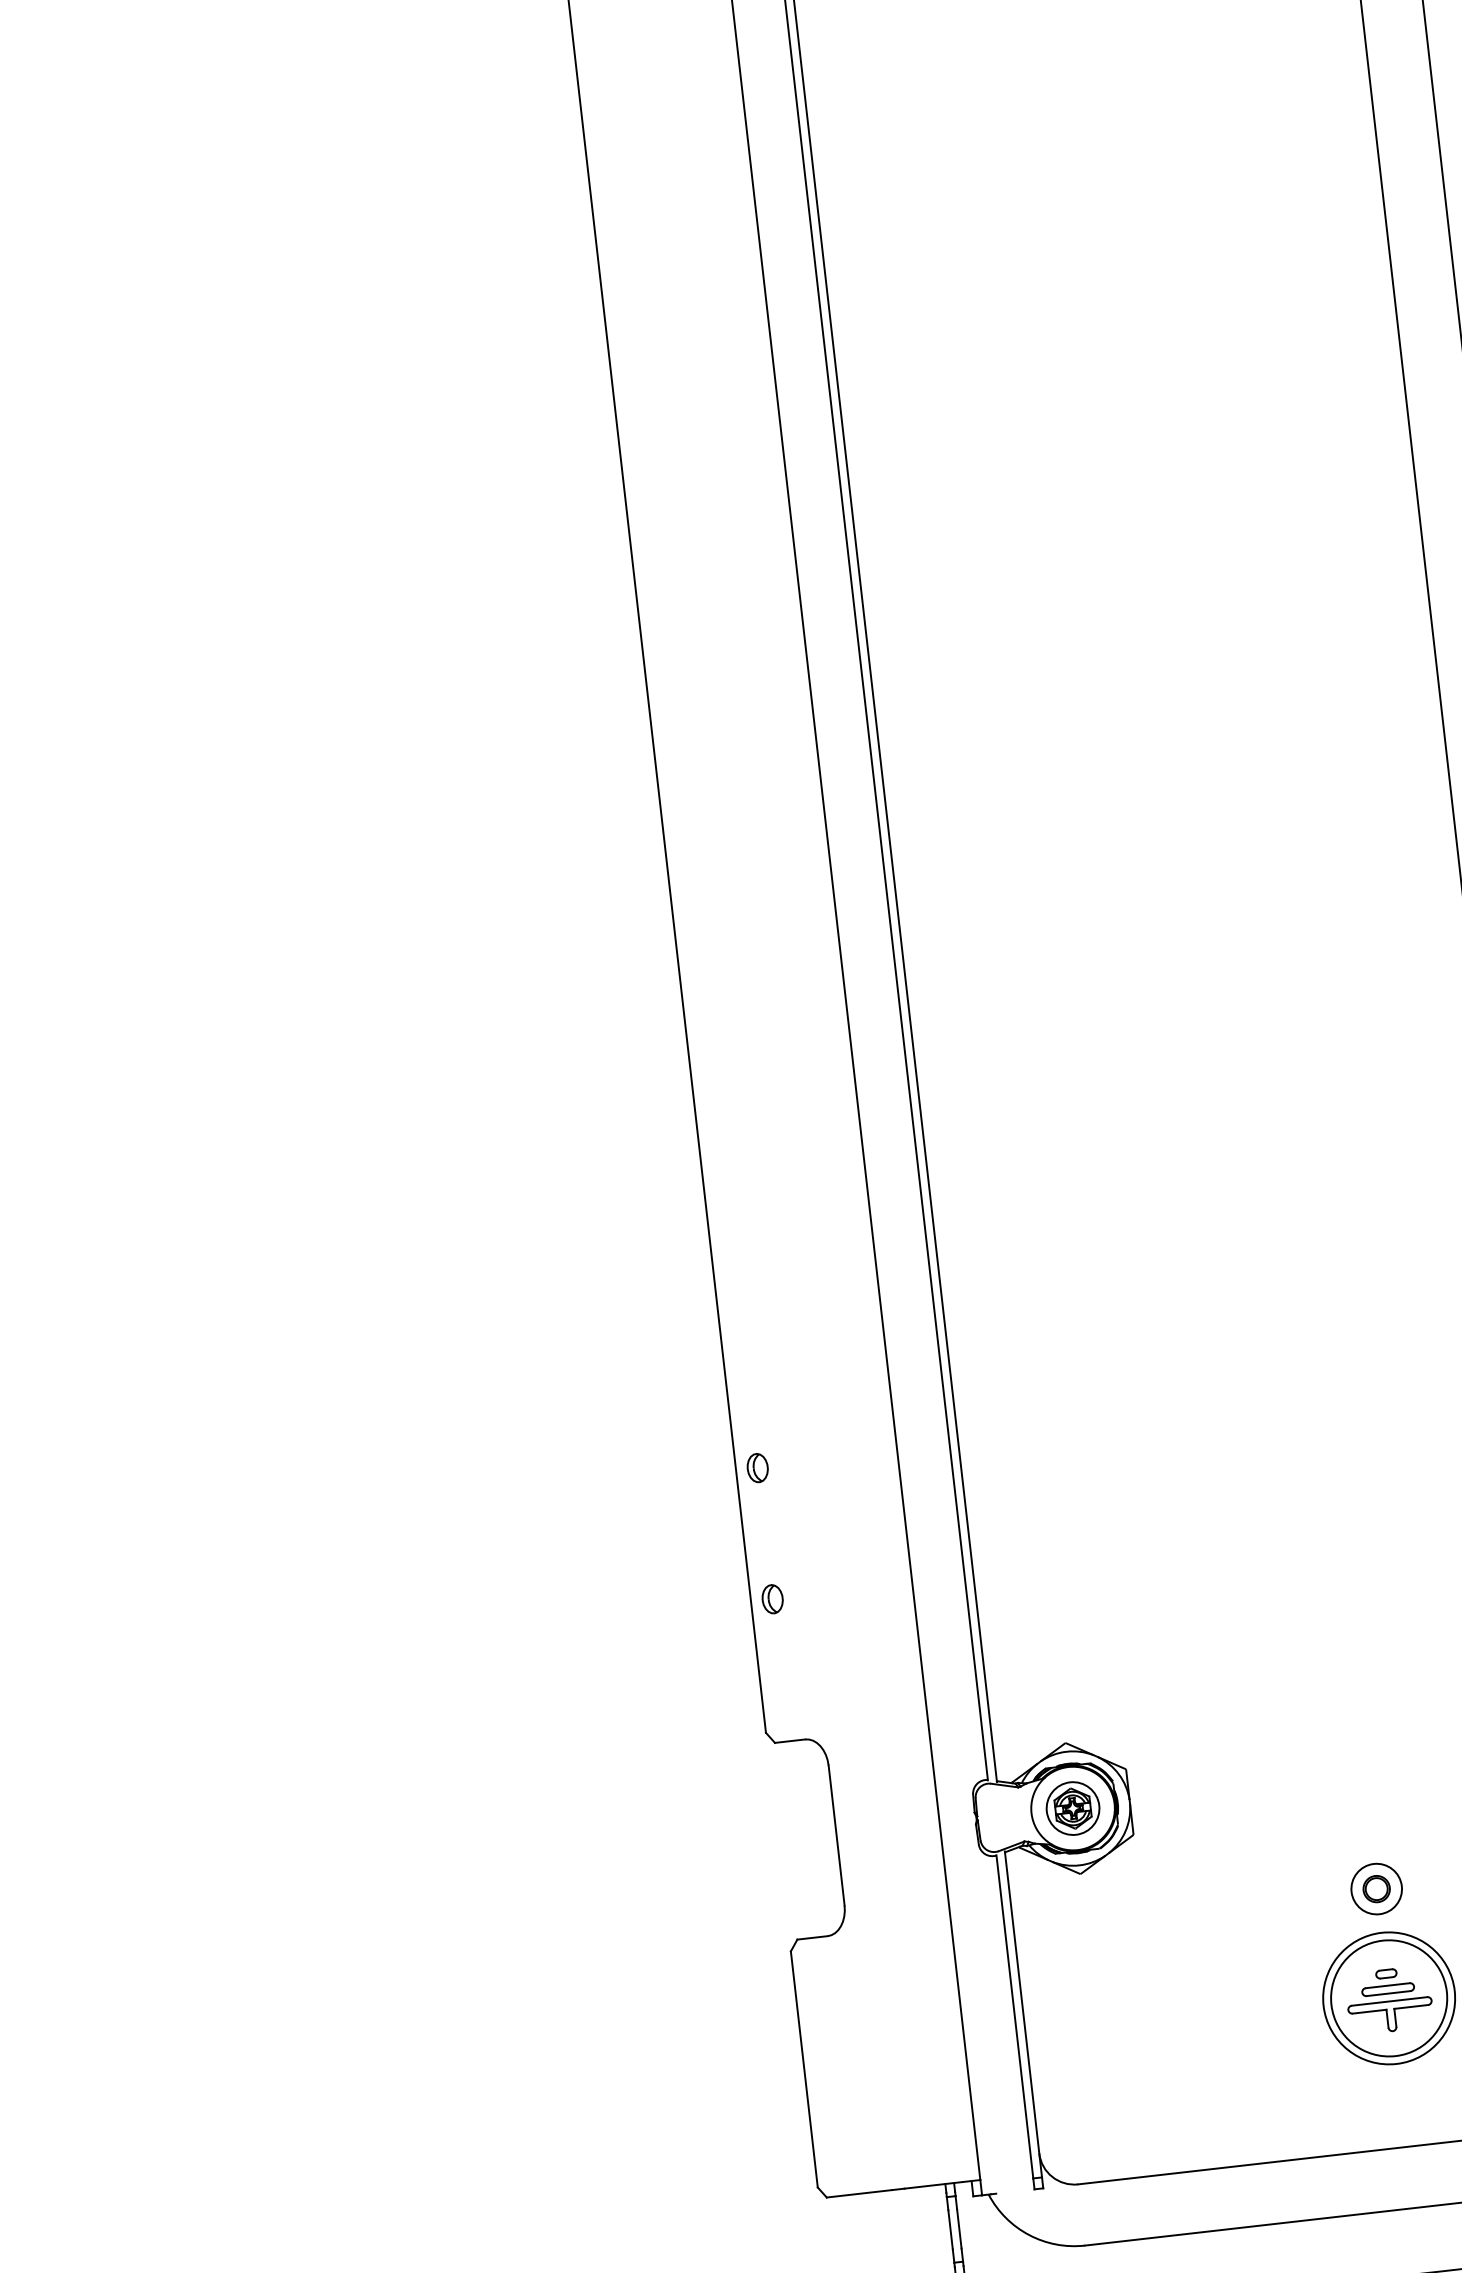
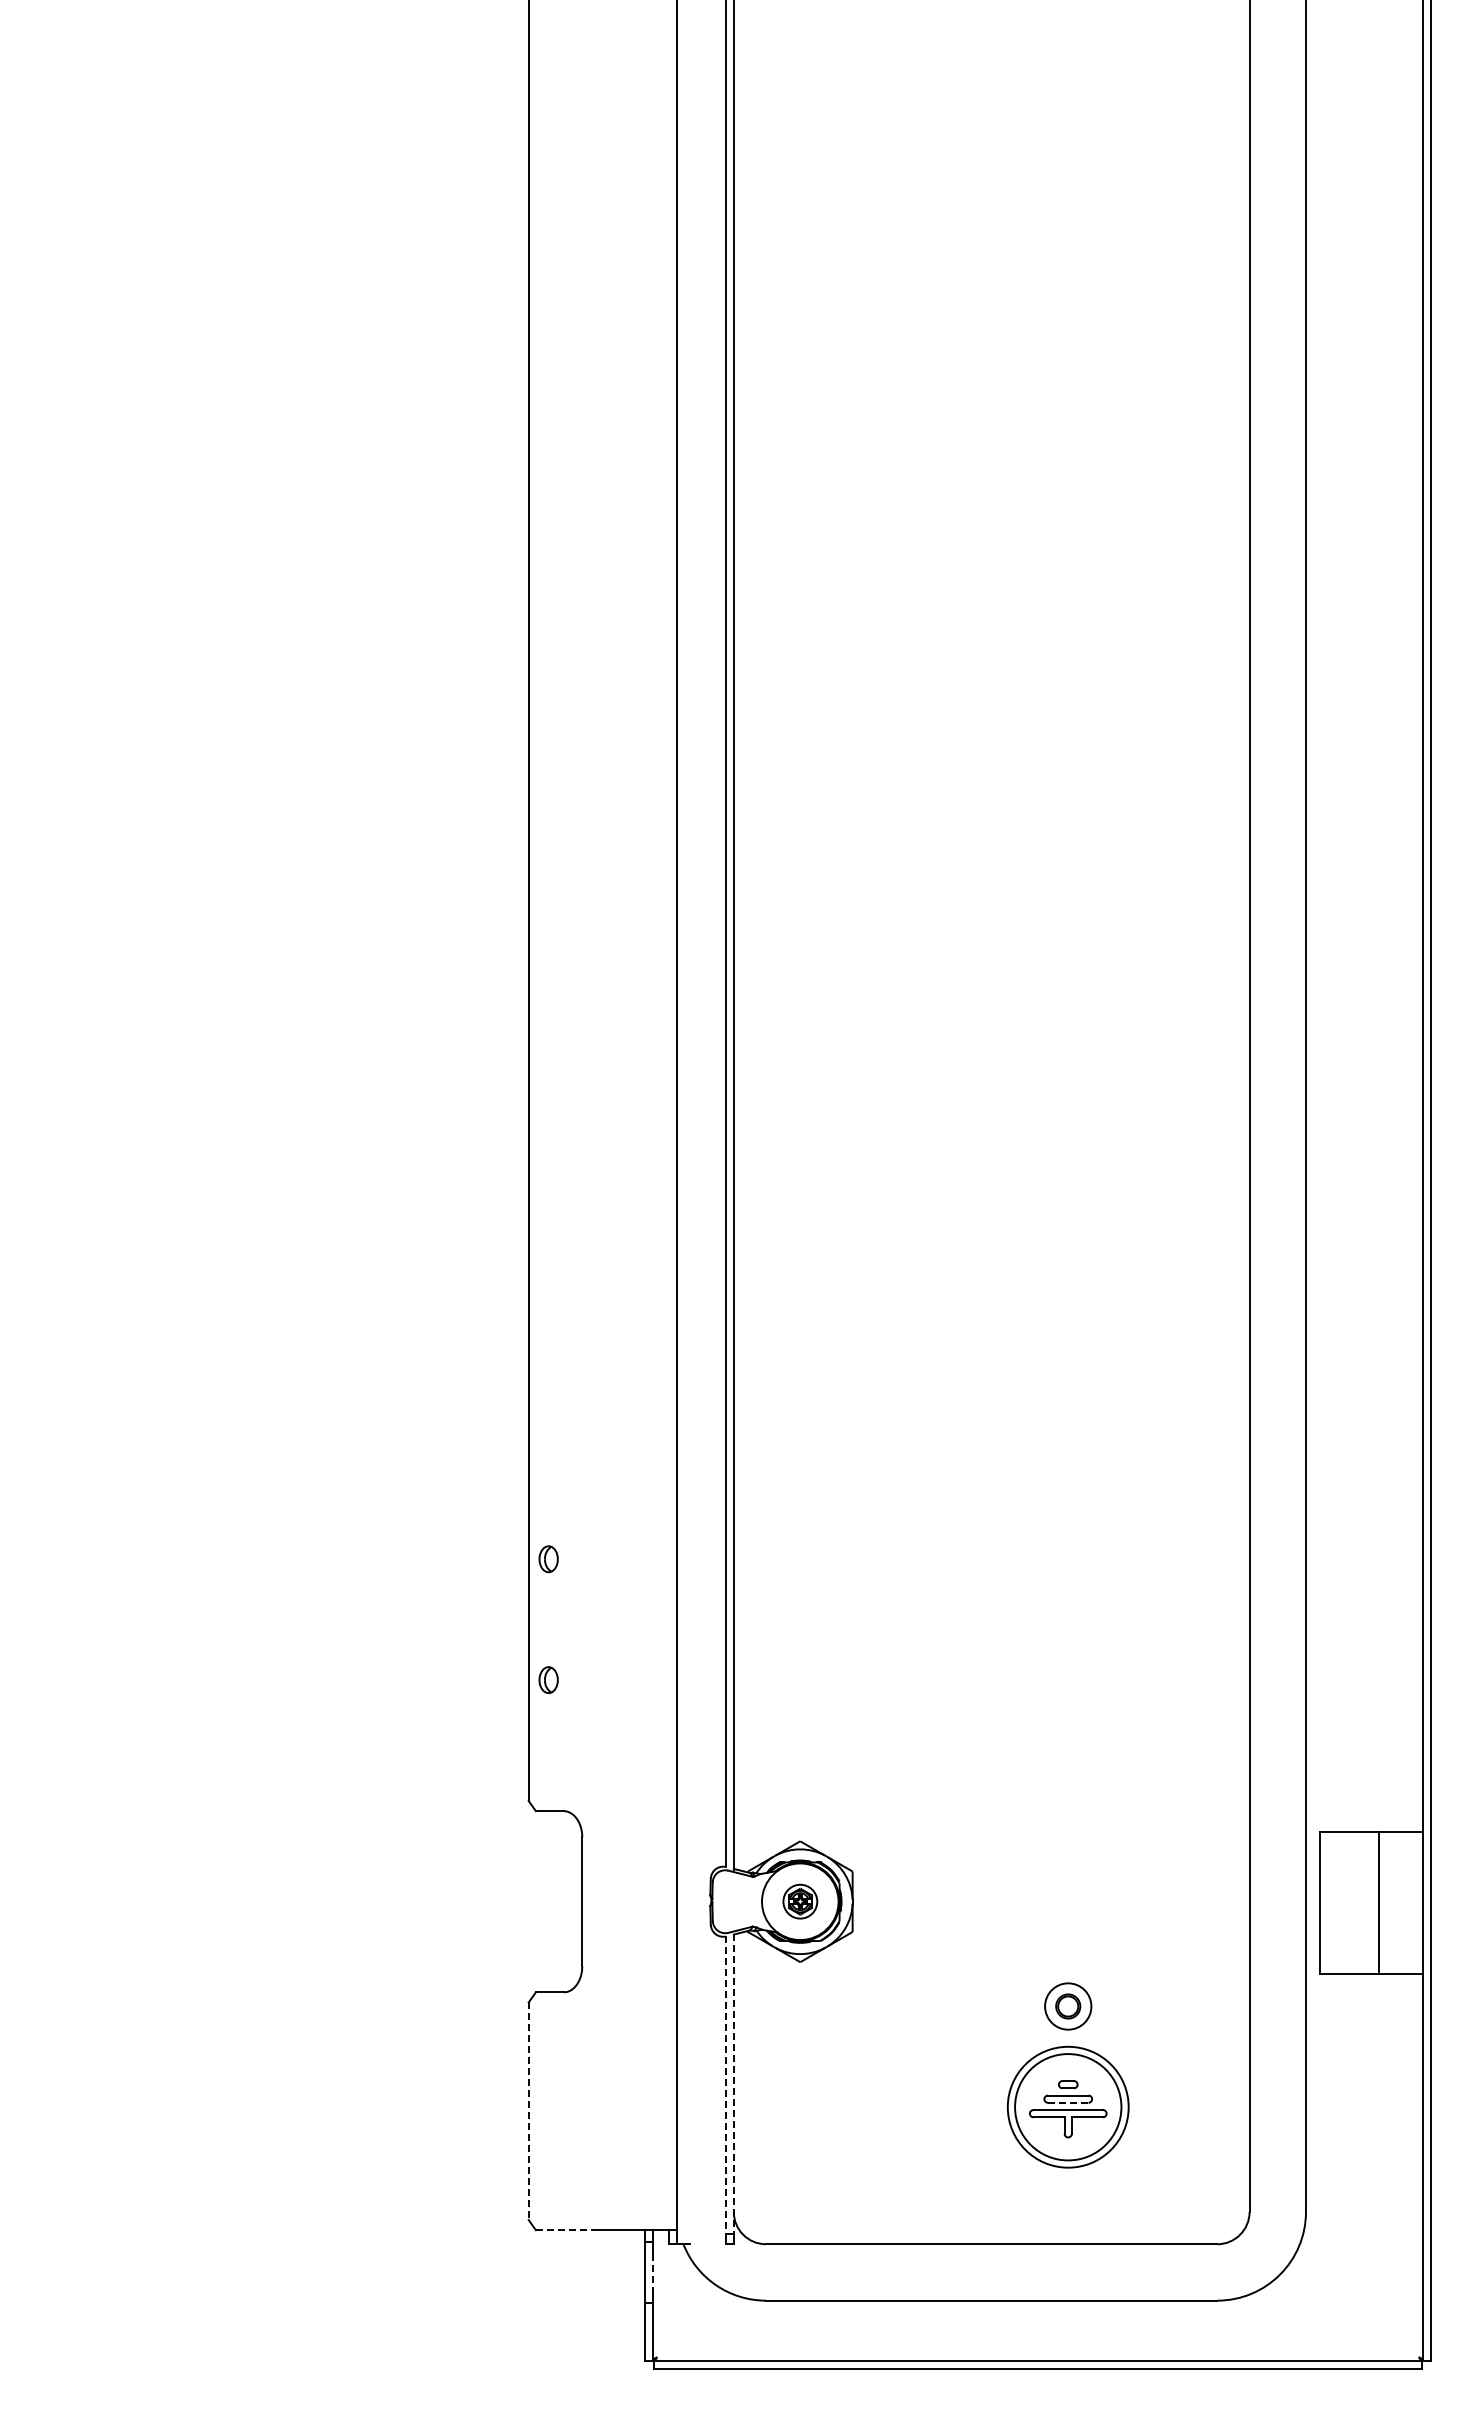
part: (1073, 1808) -> (800, 1901), size x0.7
line: (1388, 1993) -> (1068, 2102), solid -> dashed
line: (1023, 2015) -> (733, 2084), solid -> dashed
line: (1014, 2017) -> (725, 2085), solid -> dashed
line: (804, 2069) -> (528, 2111), solid -> dashed
line: (860, 2194) -> (566, 2230), solid -> dashed
line: (959, 2228) -> (653, 2272), solid -> dashed

